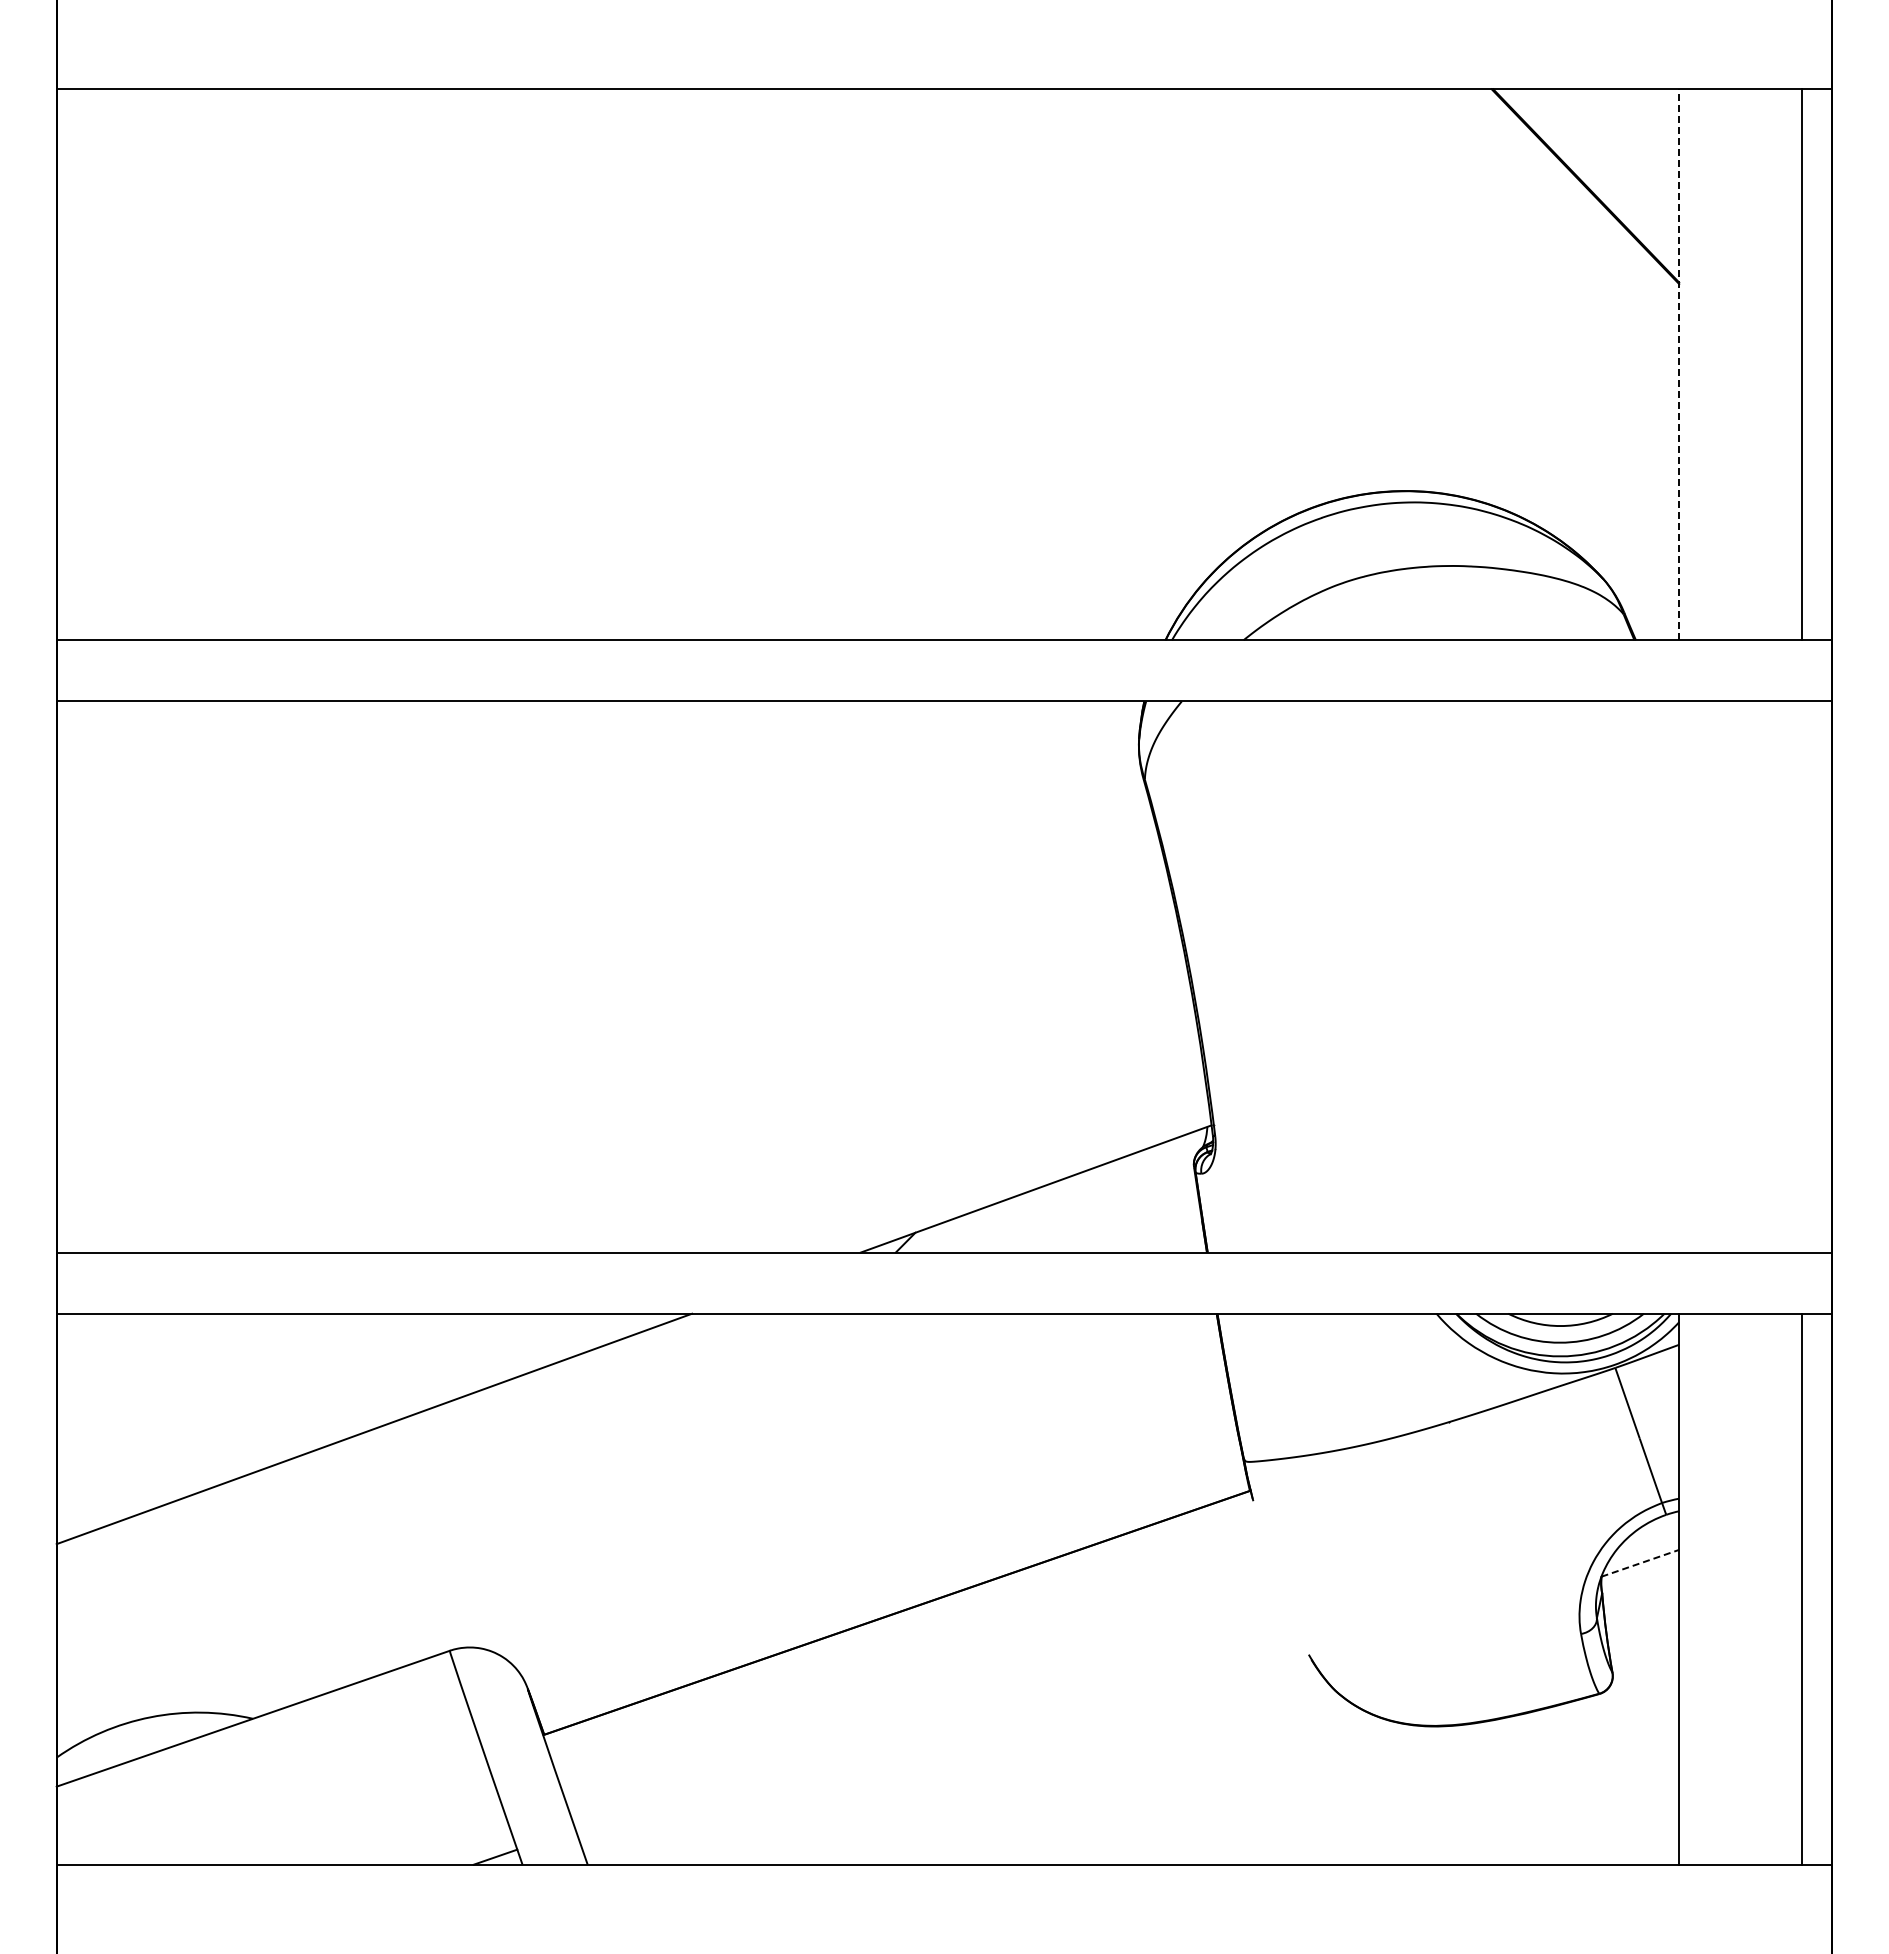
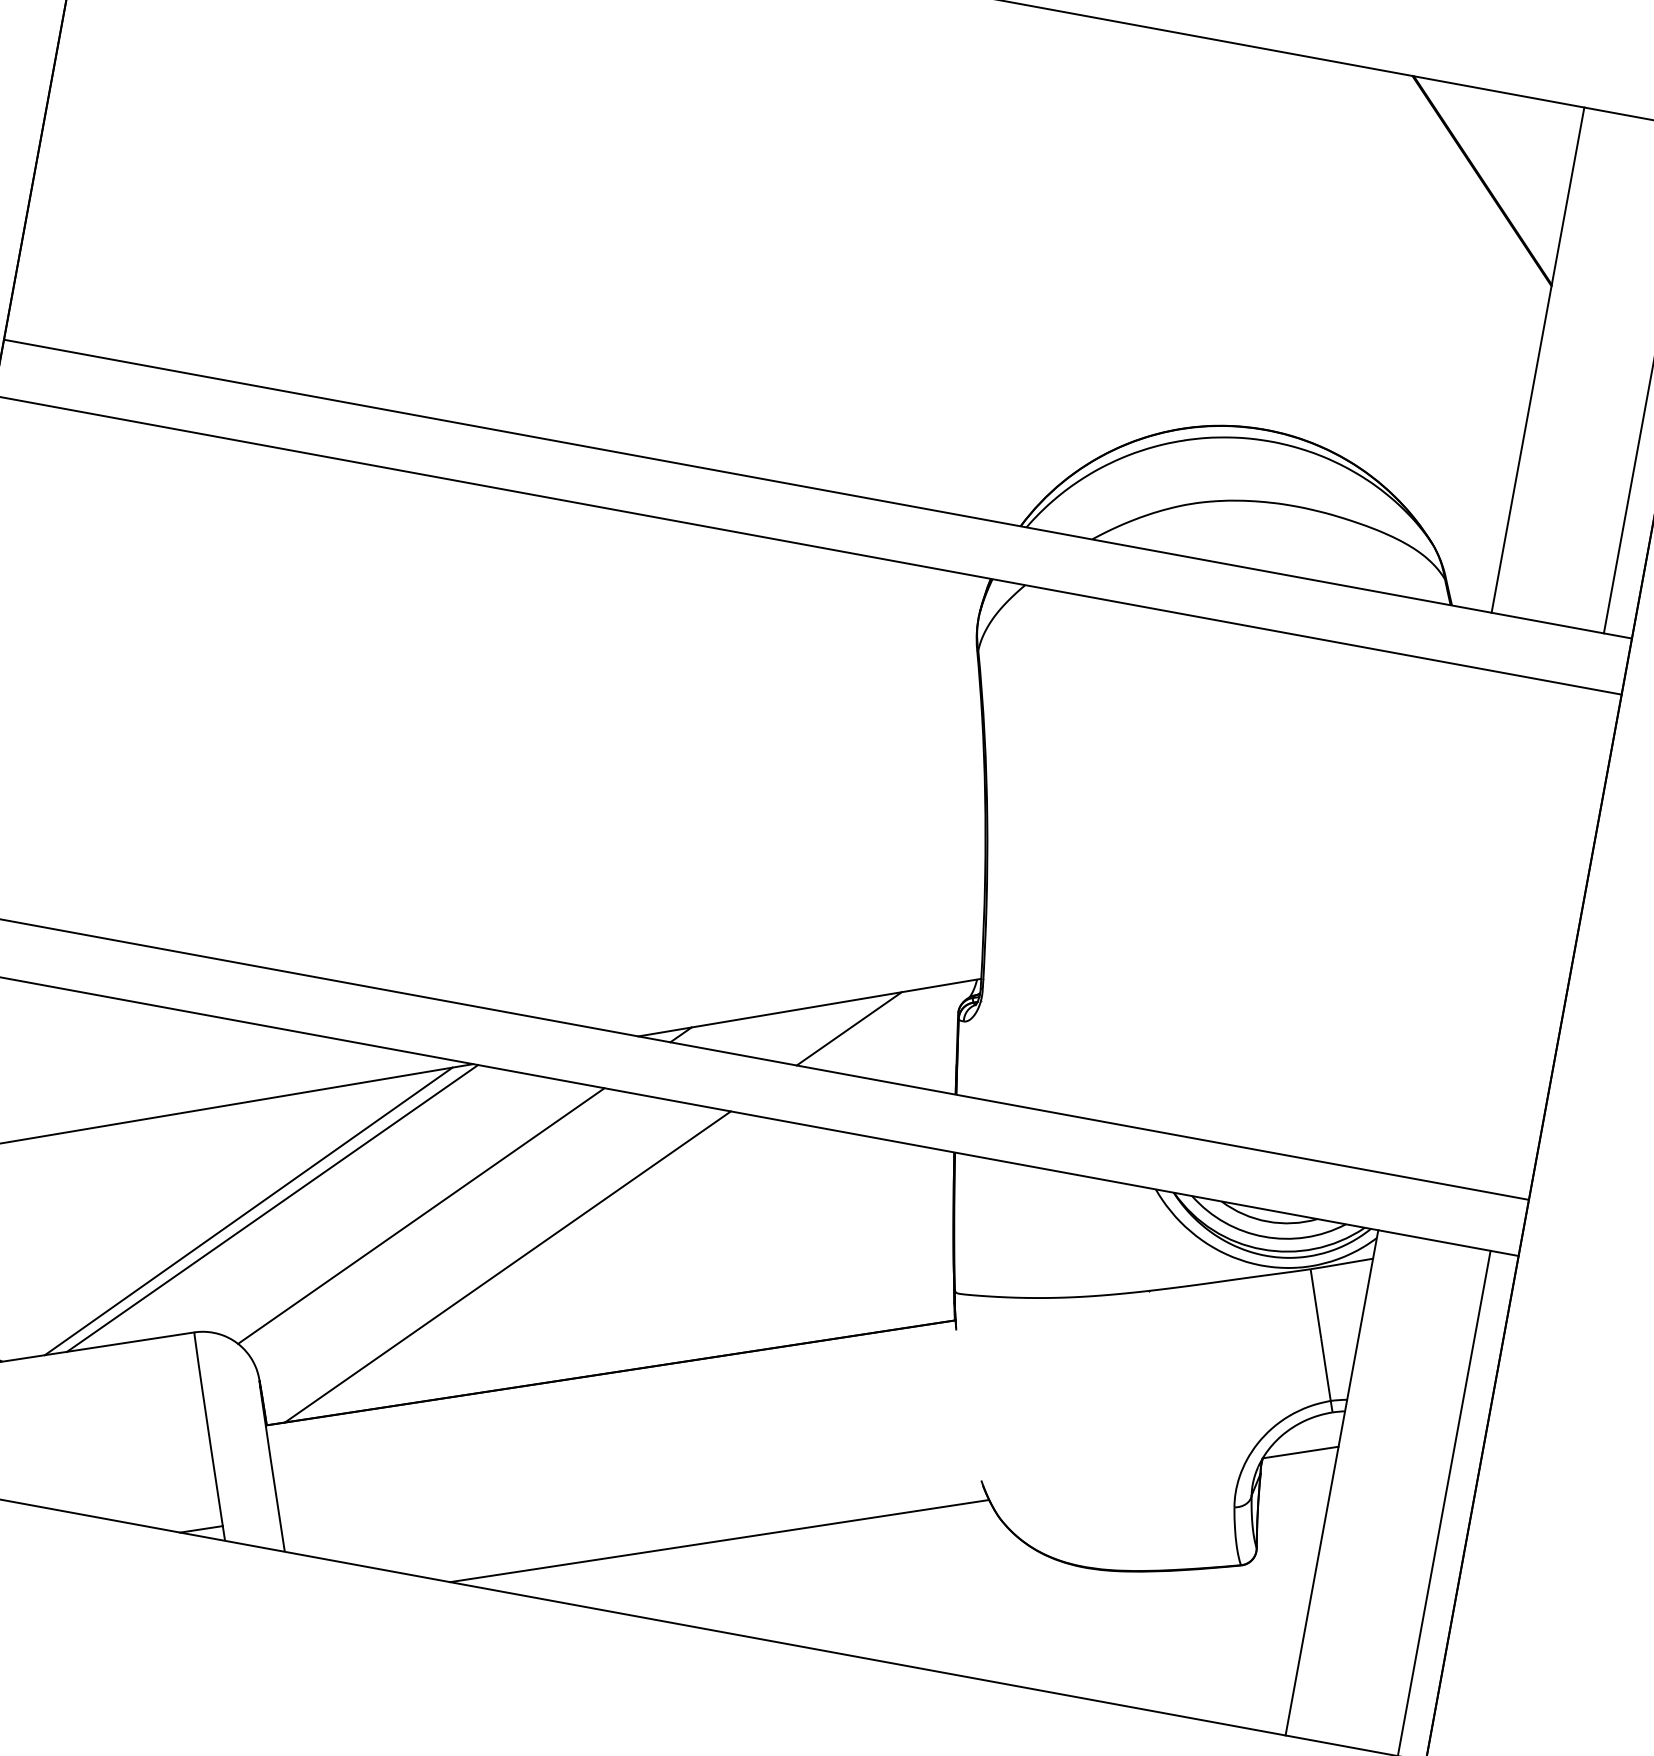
line: (1679, 364) -> (1538, 359), dashed -> solid
line: (1081, 1203) -> (848, 1028), added
line: (666, 1483) -> (421, 1215), added
line: (508, 1504) -> (272, 1208), added
line: (483, 1512) -> (248, 1211), added
line: (767, 1520) -> (507, 1266), added
line: (1640, 1563) -> (1300, 1452), dashed -> solid
line: (1043, 1768) -> (718, 1540), added

